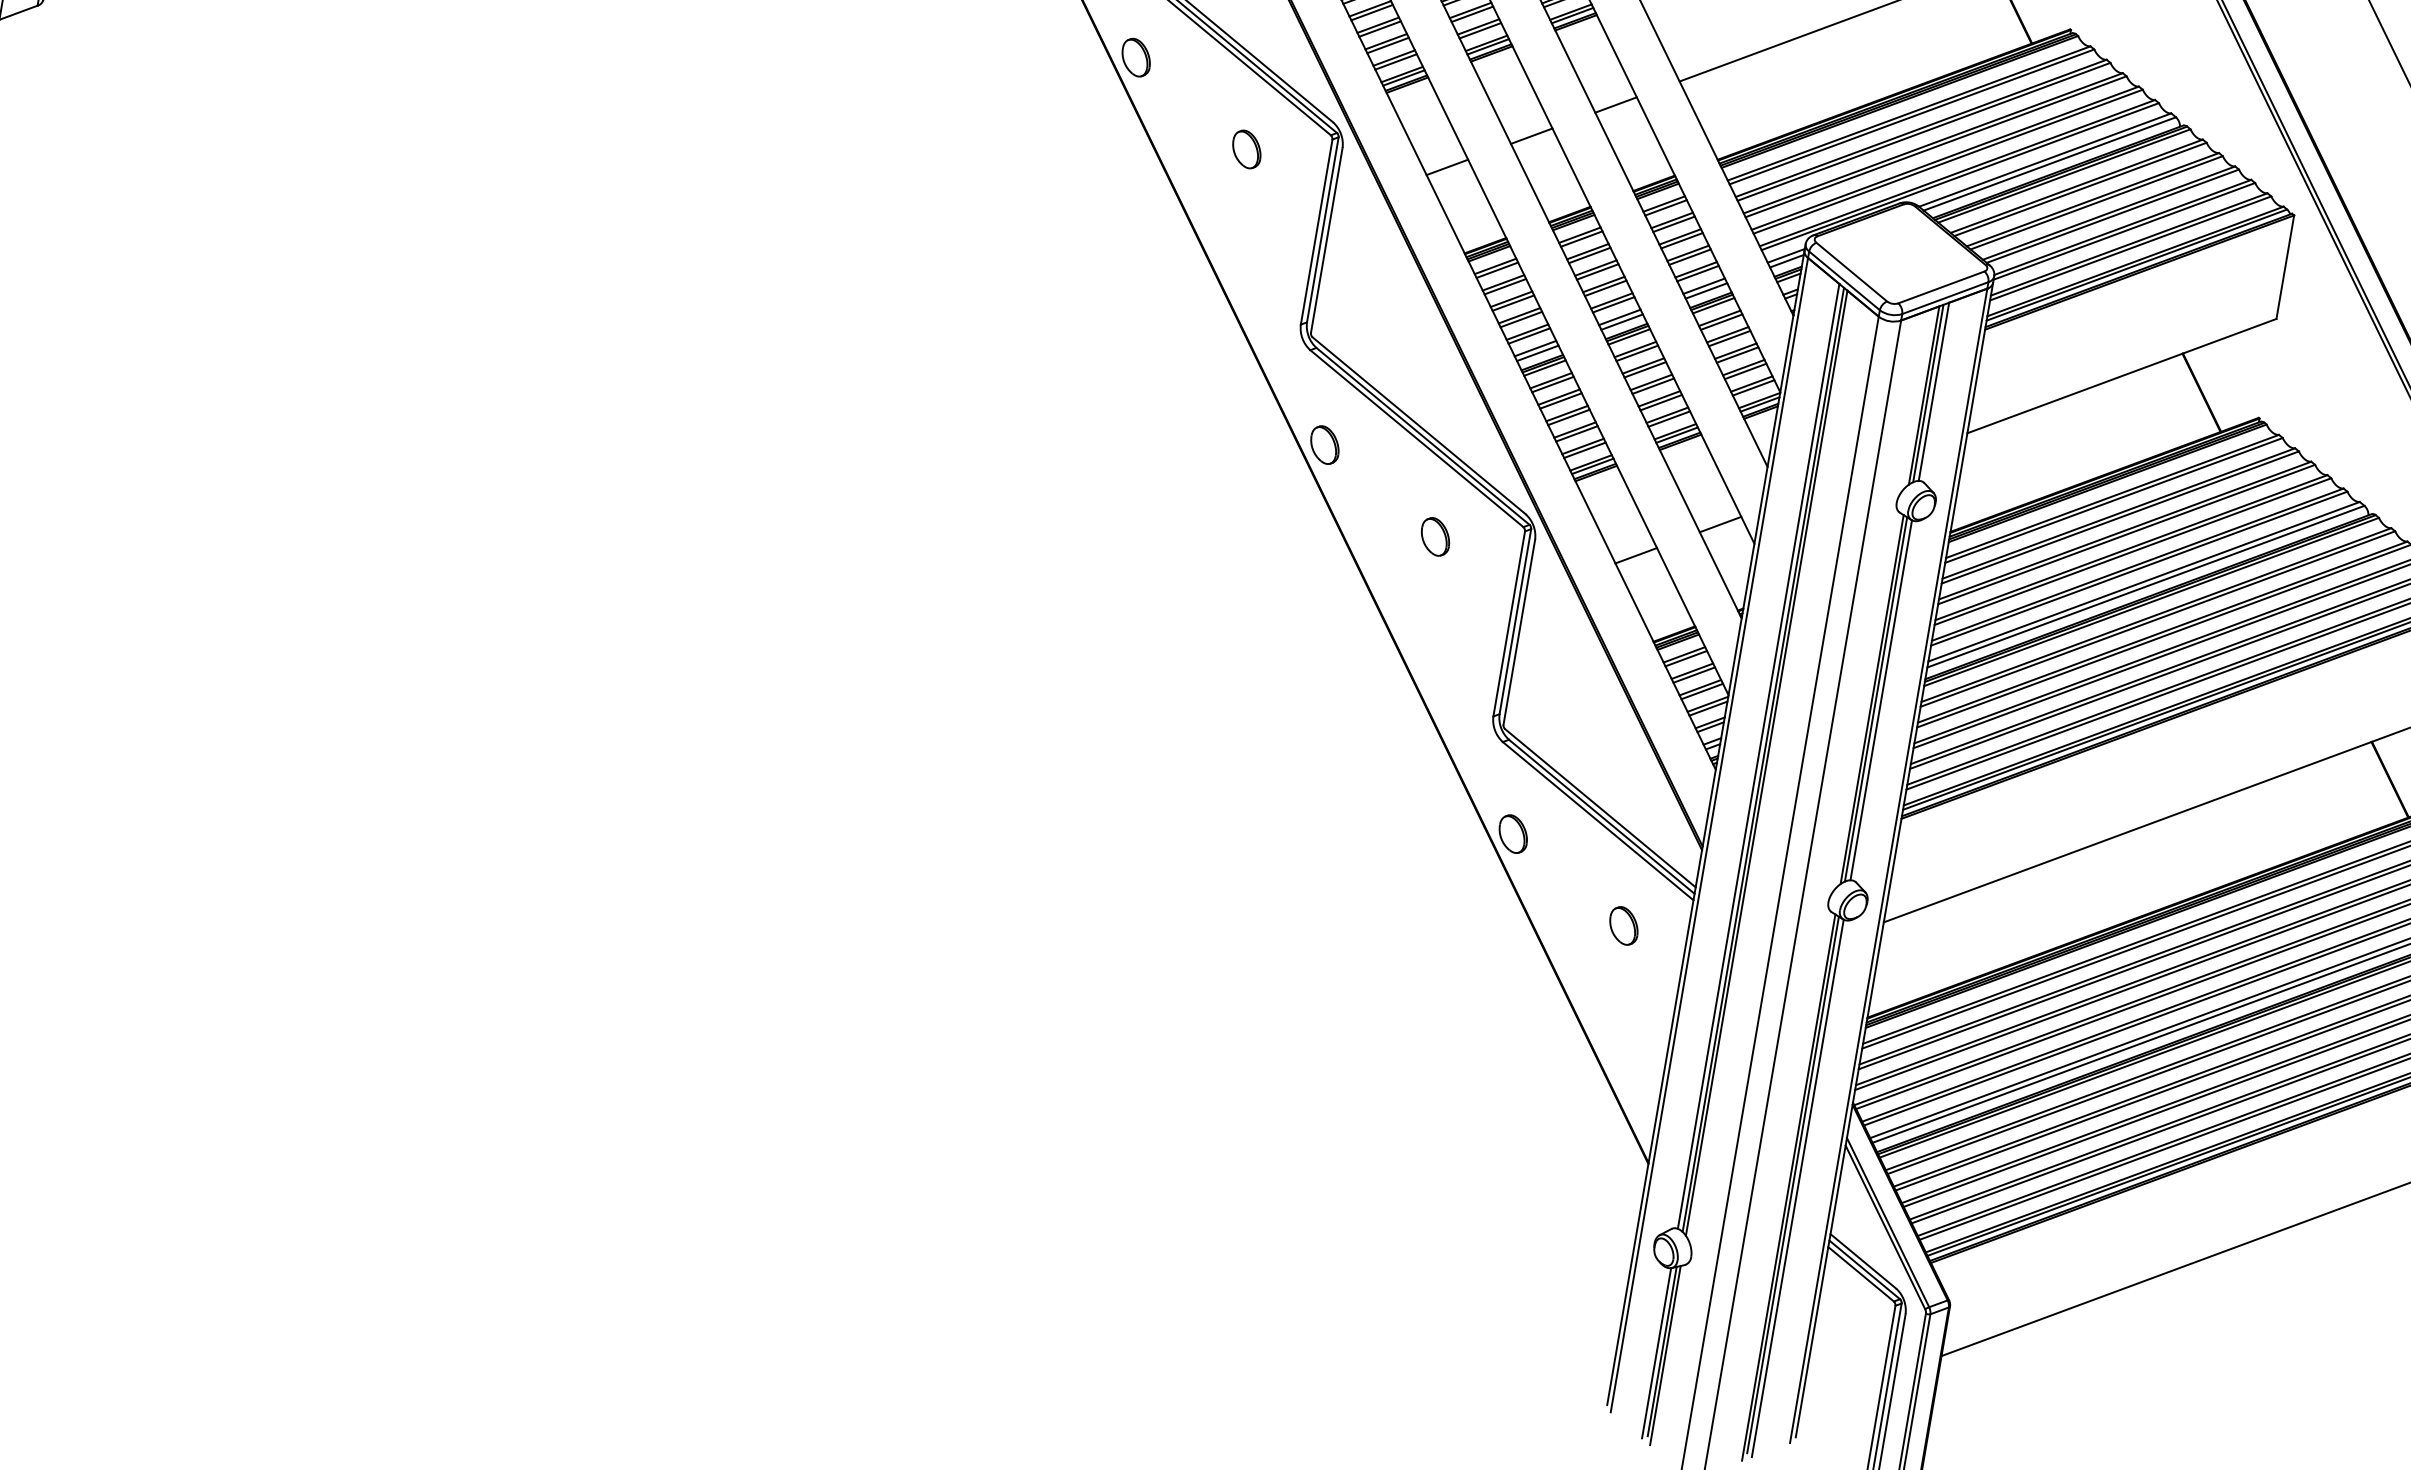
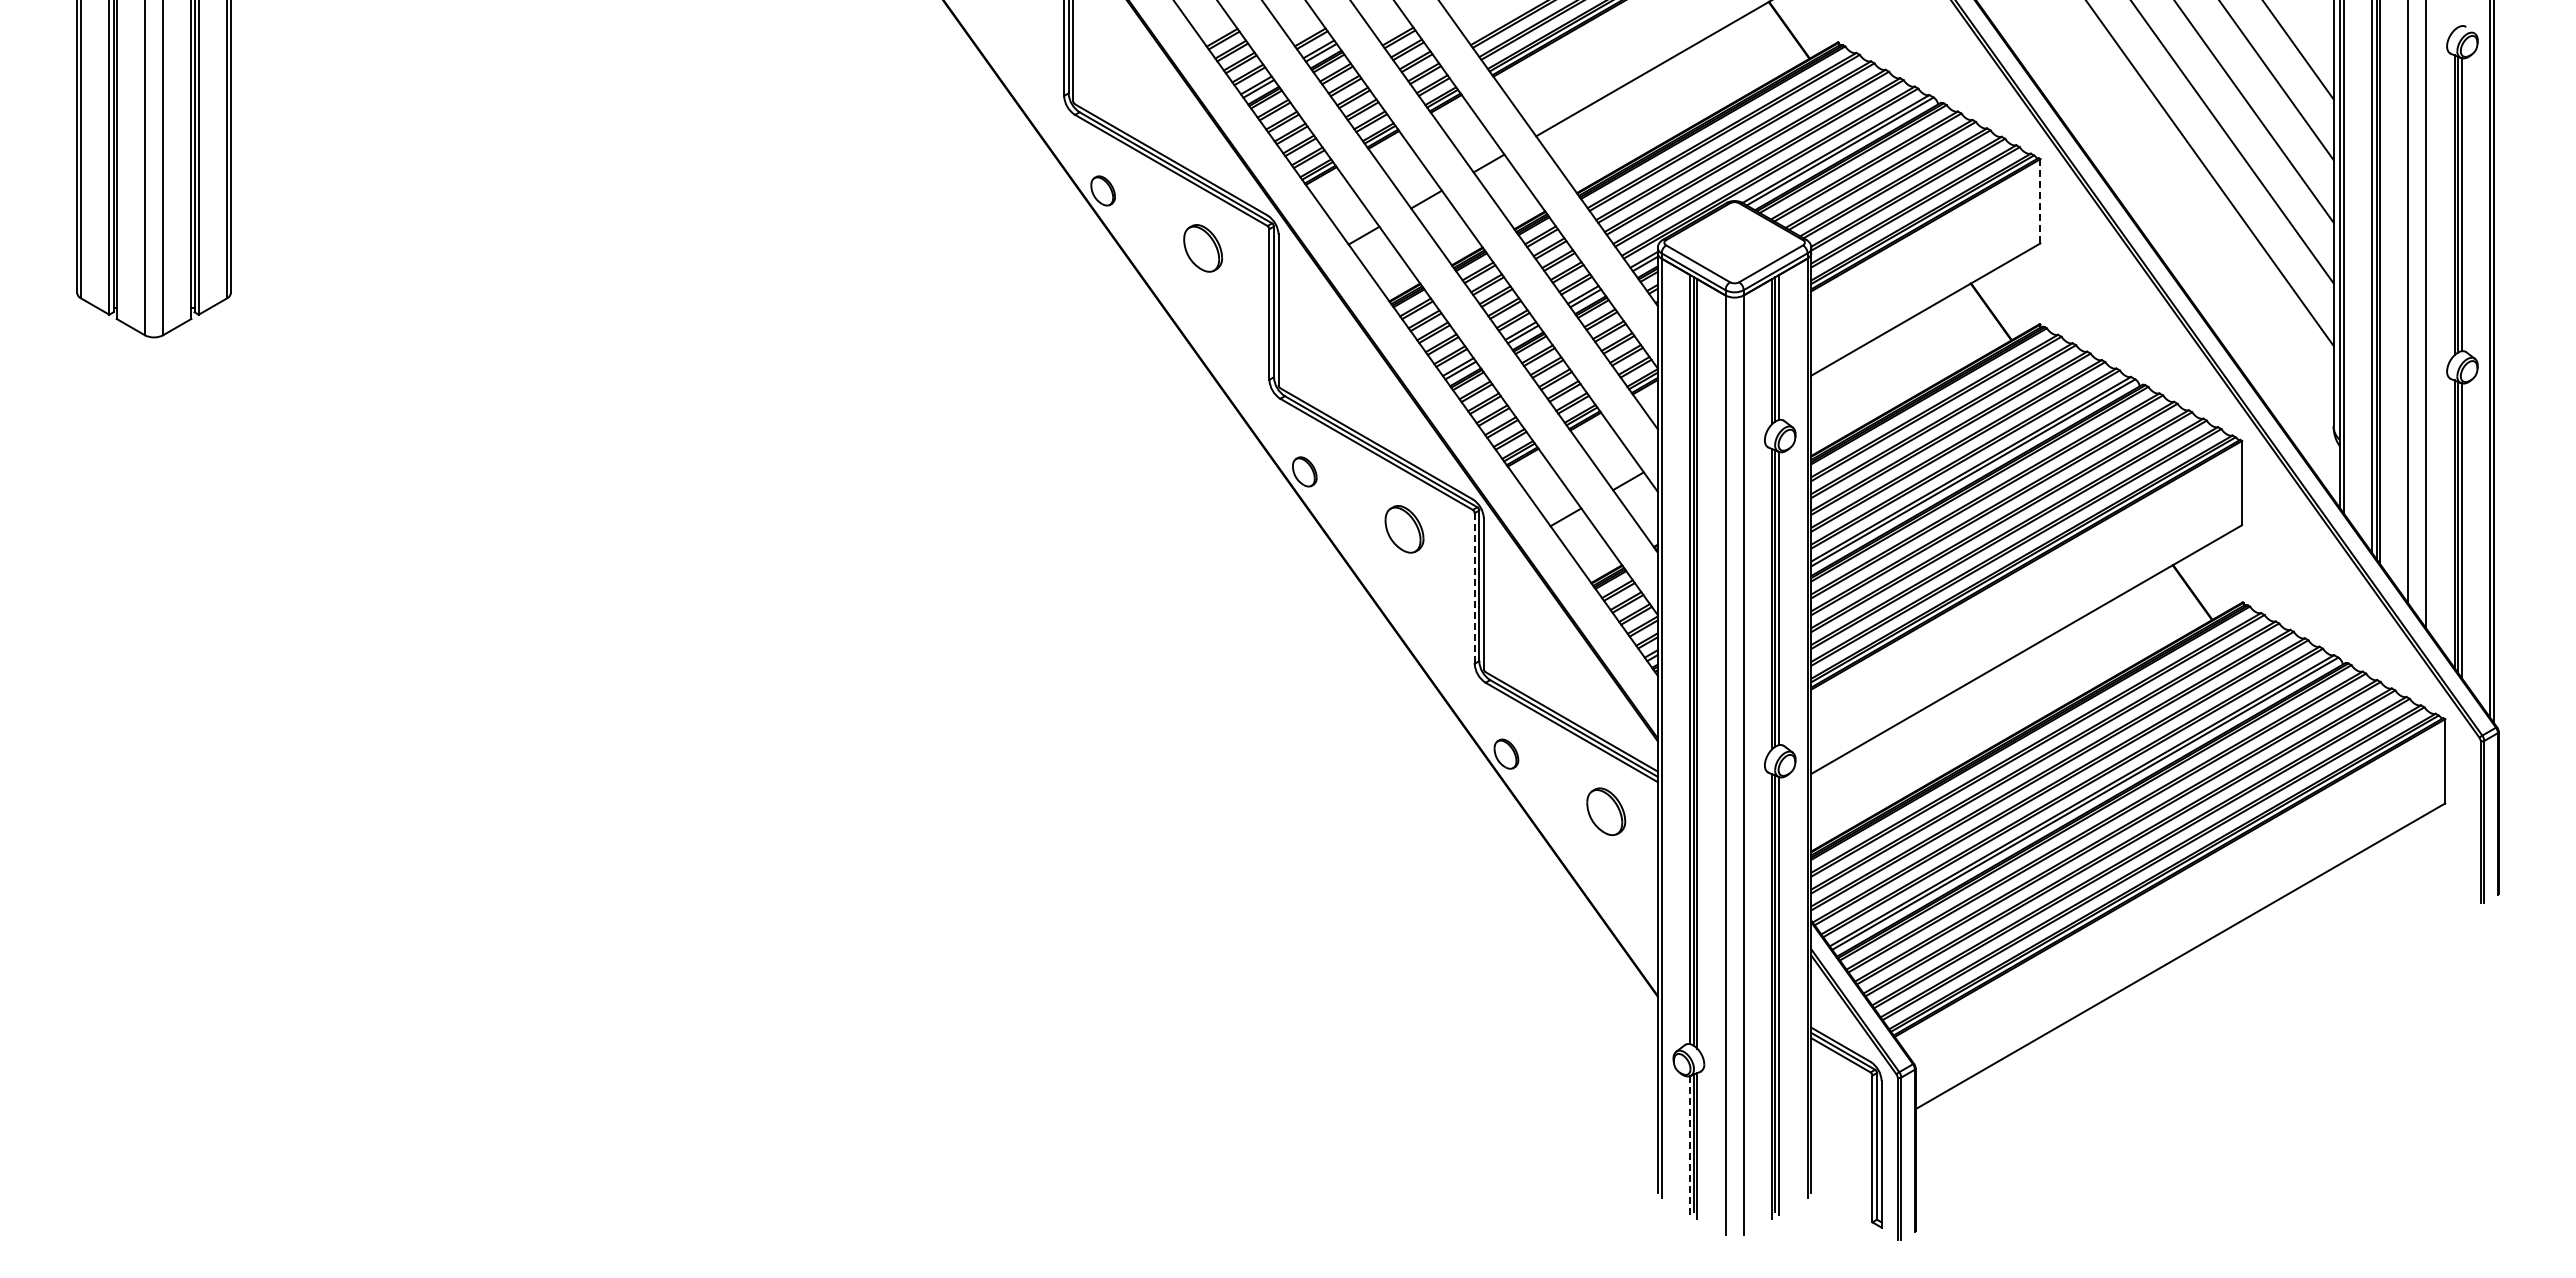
part: (1246, 149) -> (1202, 248), size x1.6
line: (2285, 267) -> (2040, 201), solid -> dashed
part: (1435, 536) -> (1404, 529), size x1.6
line: (1508, 623) -> (1474, 588), solid -> dashed
part: (1624, 925) -> (1606, 811), size x1.6
line: (1656, 1353) -> (1689, 1145), solid -> dashed

